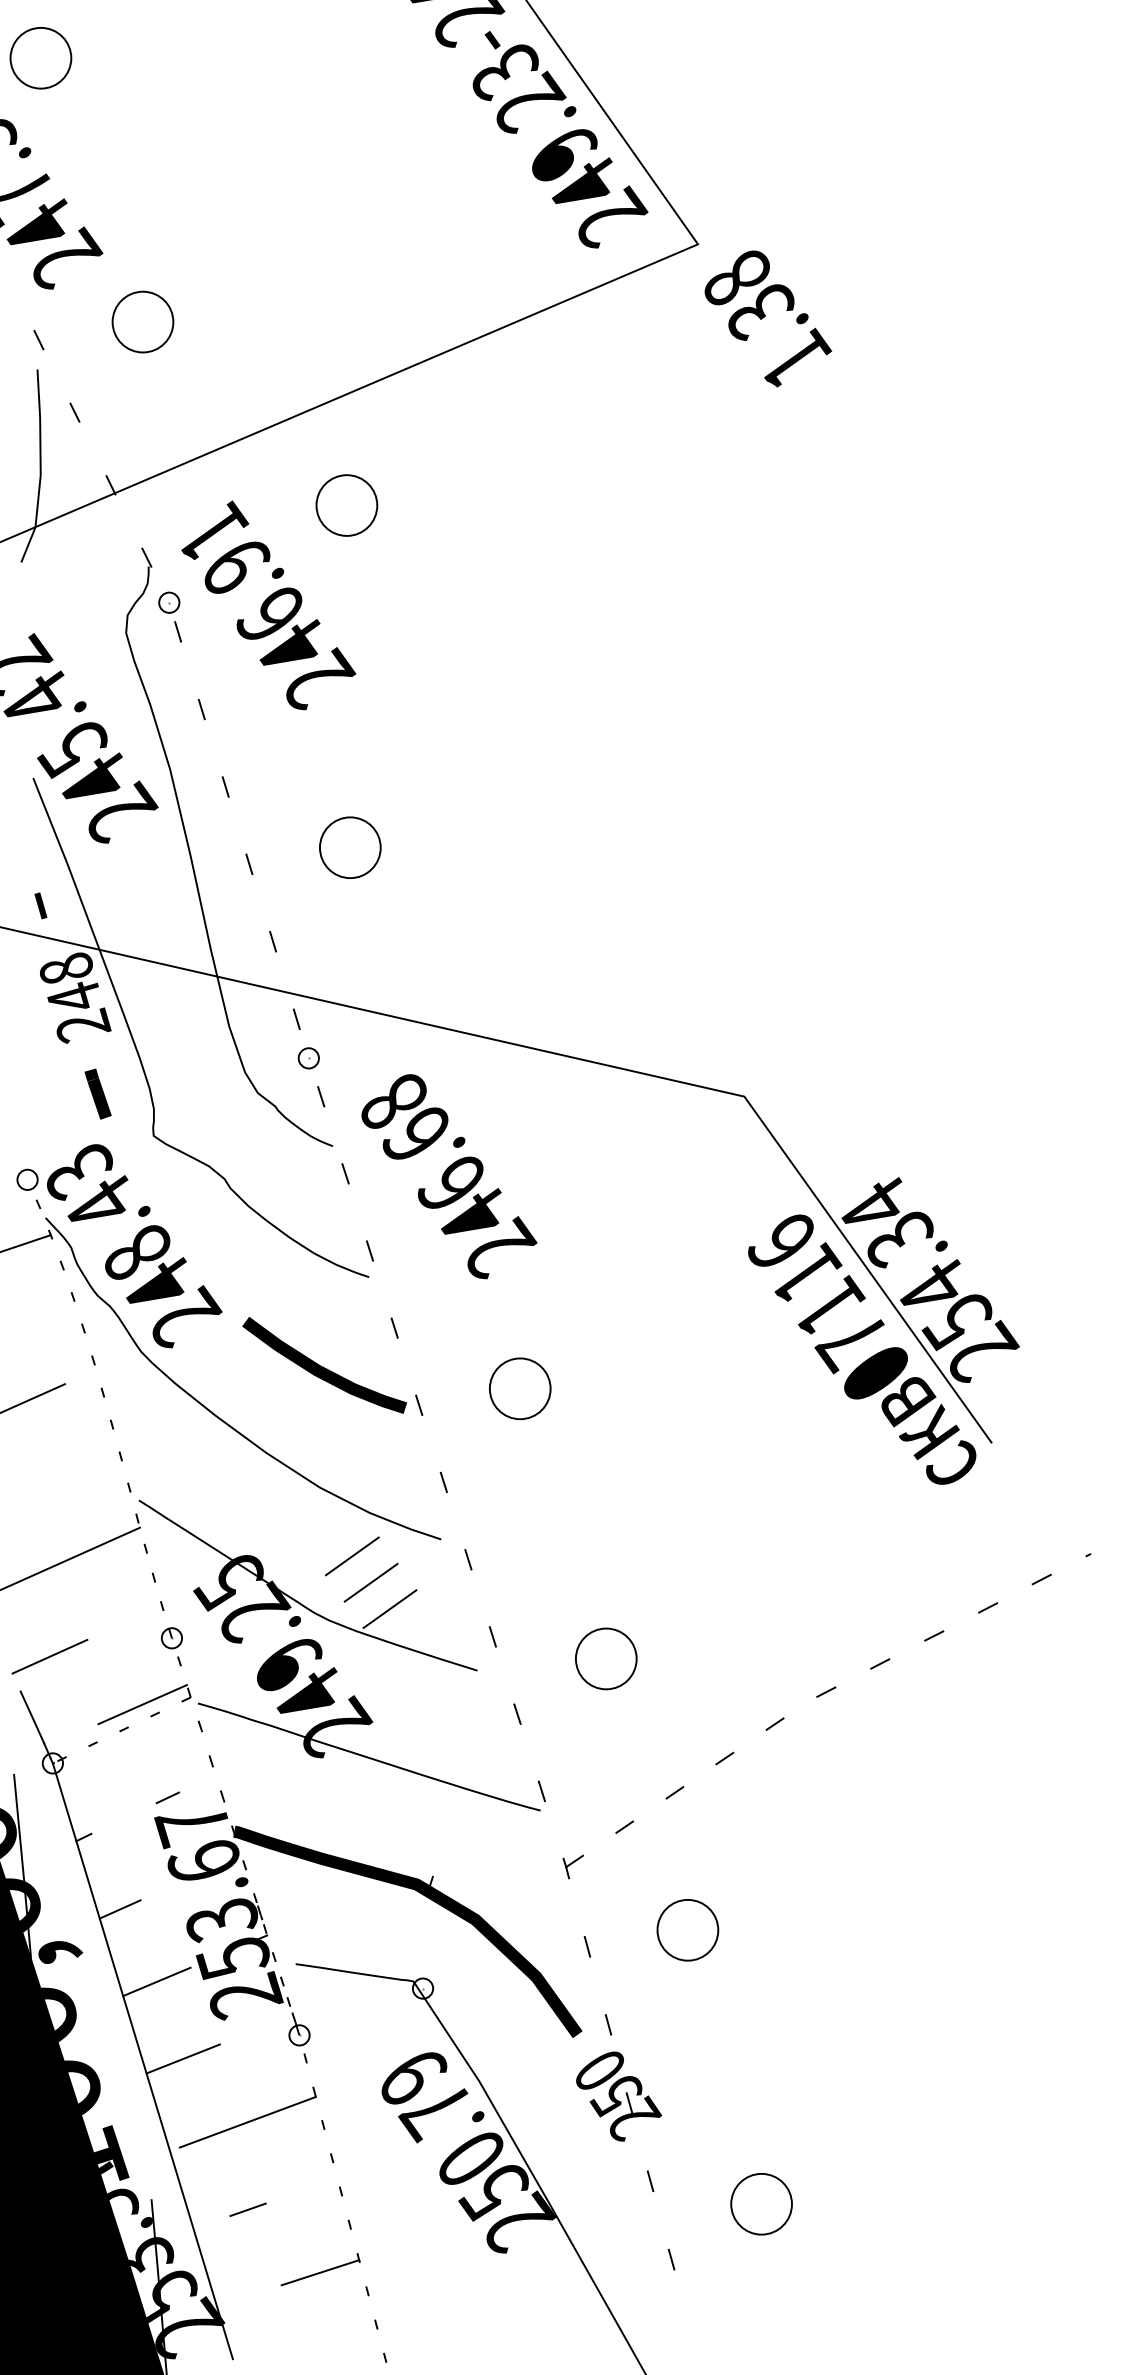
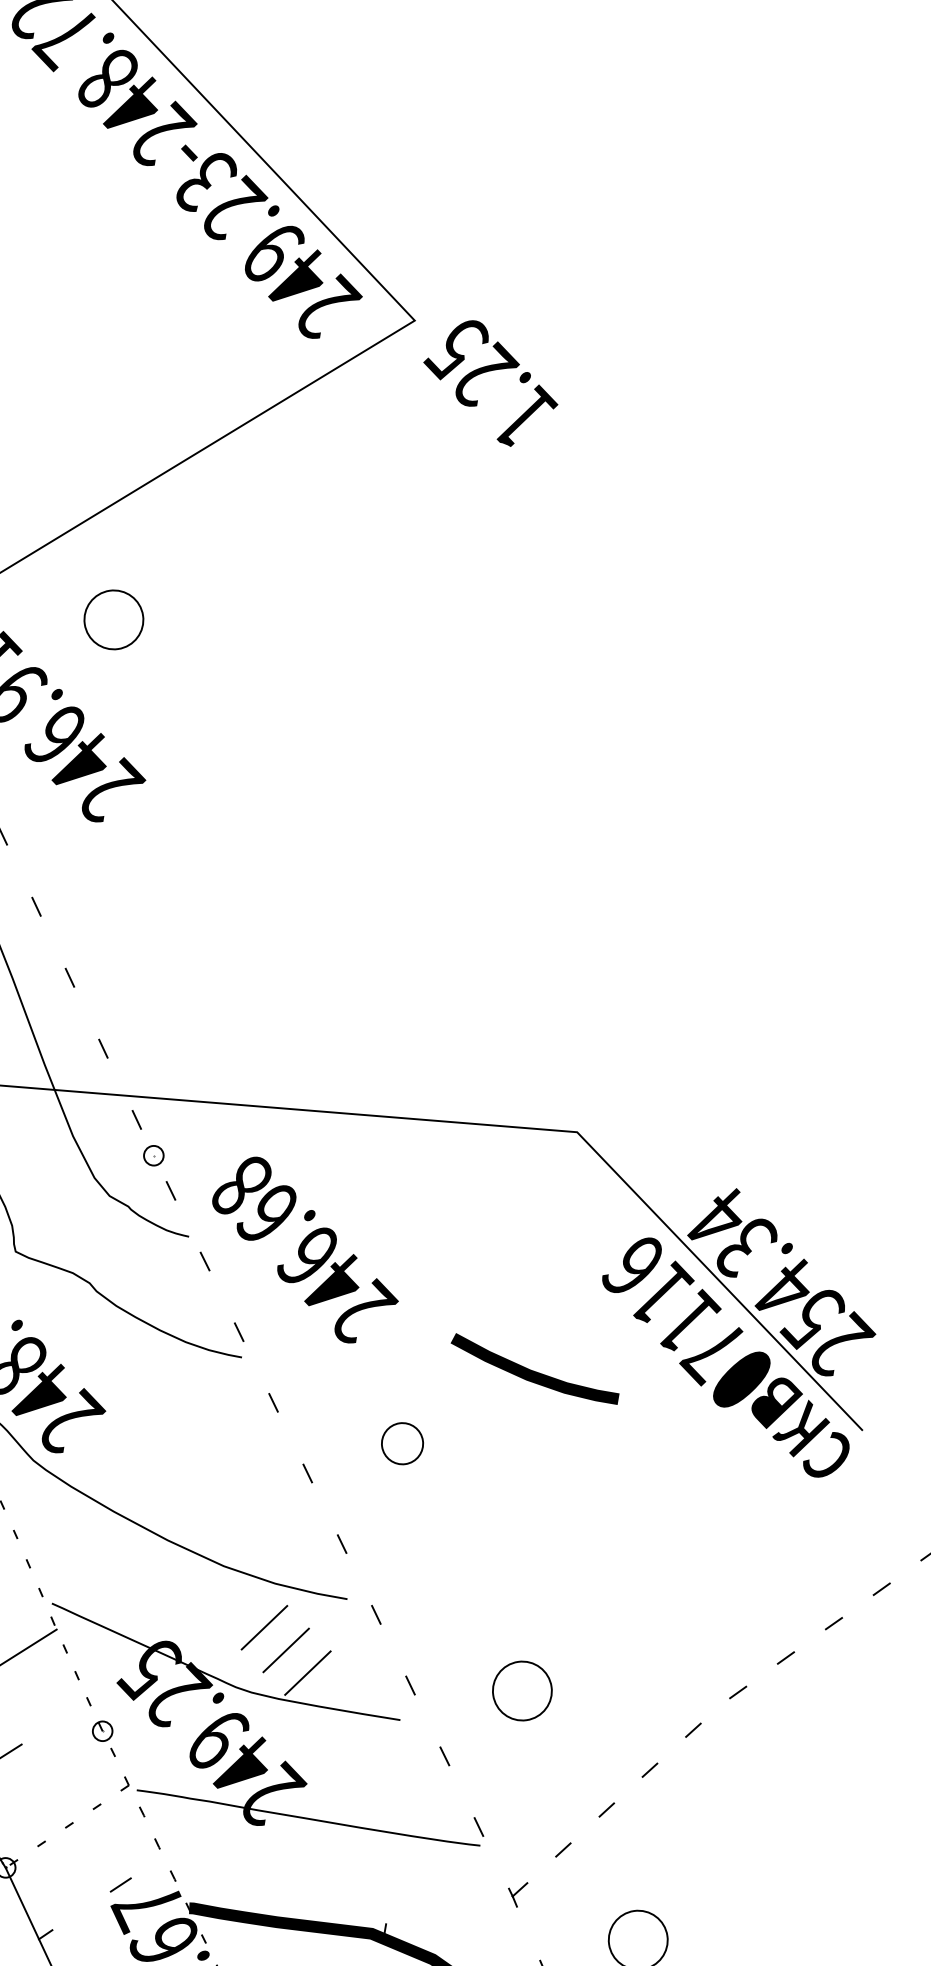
text: (749, 295) -> (471, 362), 1.38 -> 1.25
circle: (350, 847) -> (164, 947), removed
curve: (323, 1366) -> (534, 1370), moved
circle: (520, 1388) -> (402, 1443), size x0.7
line: (142, 1704) -> (83, 1798), removed

